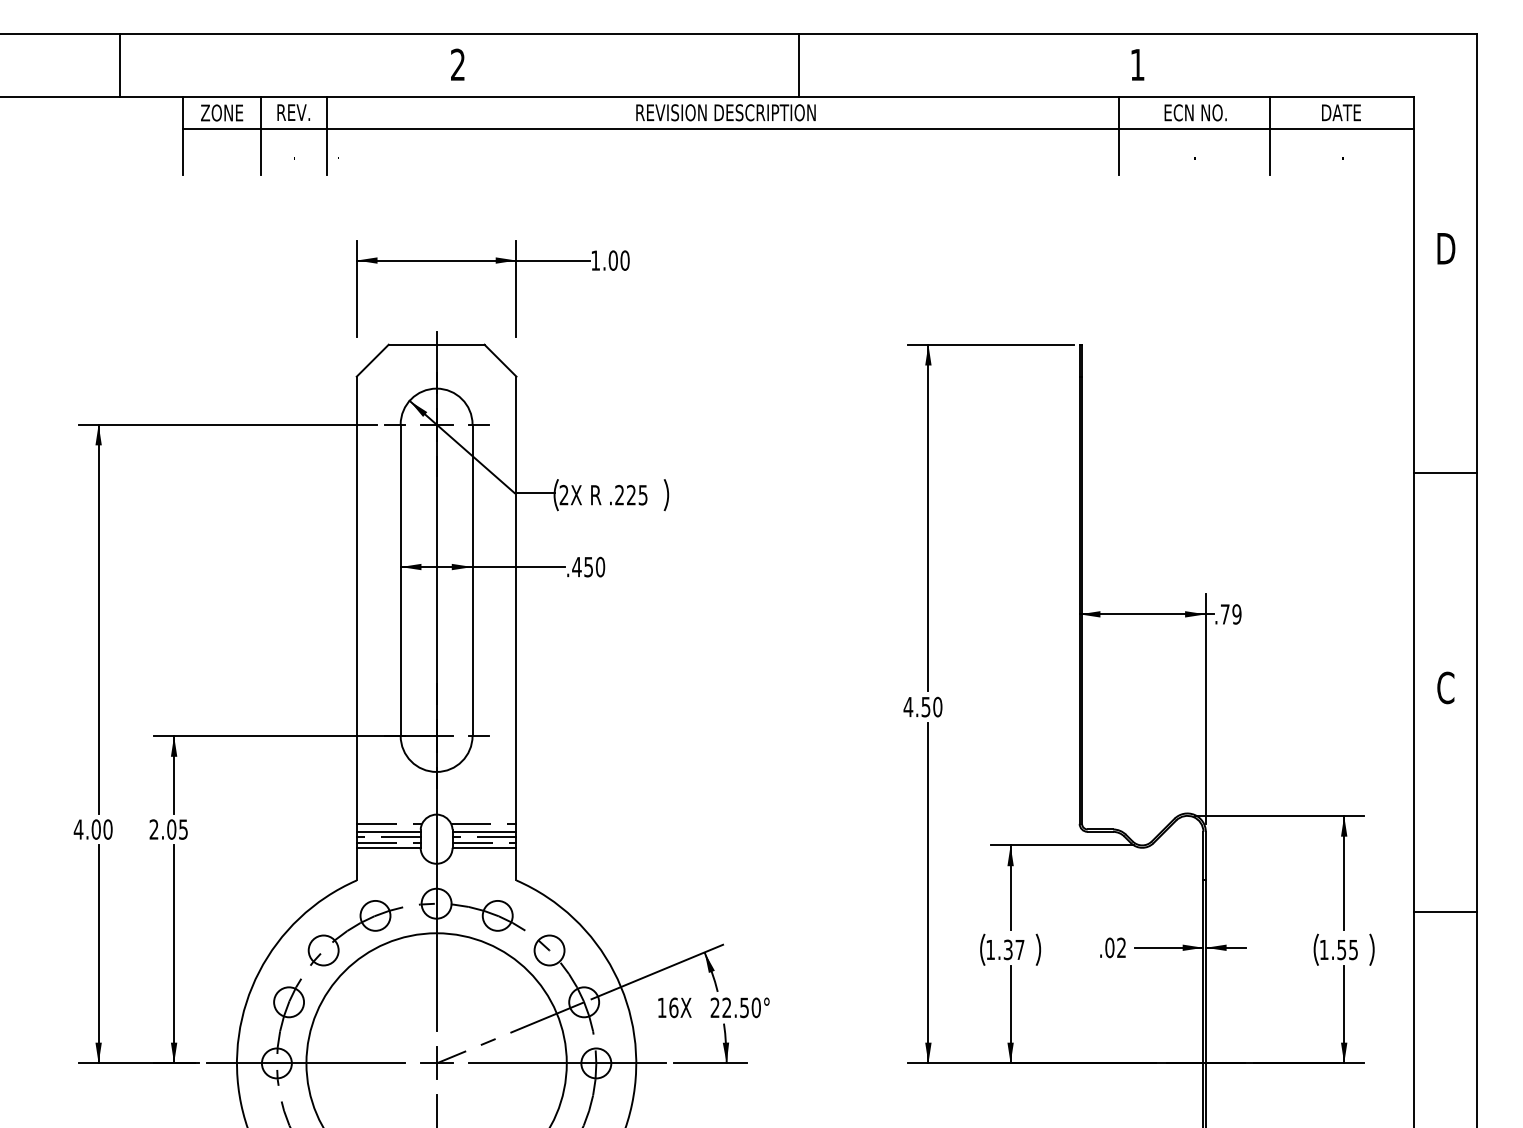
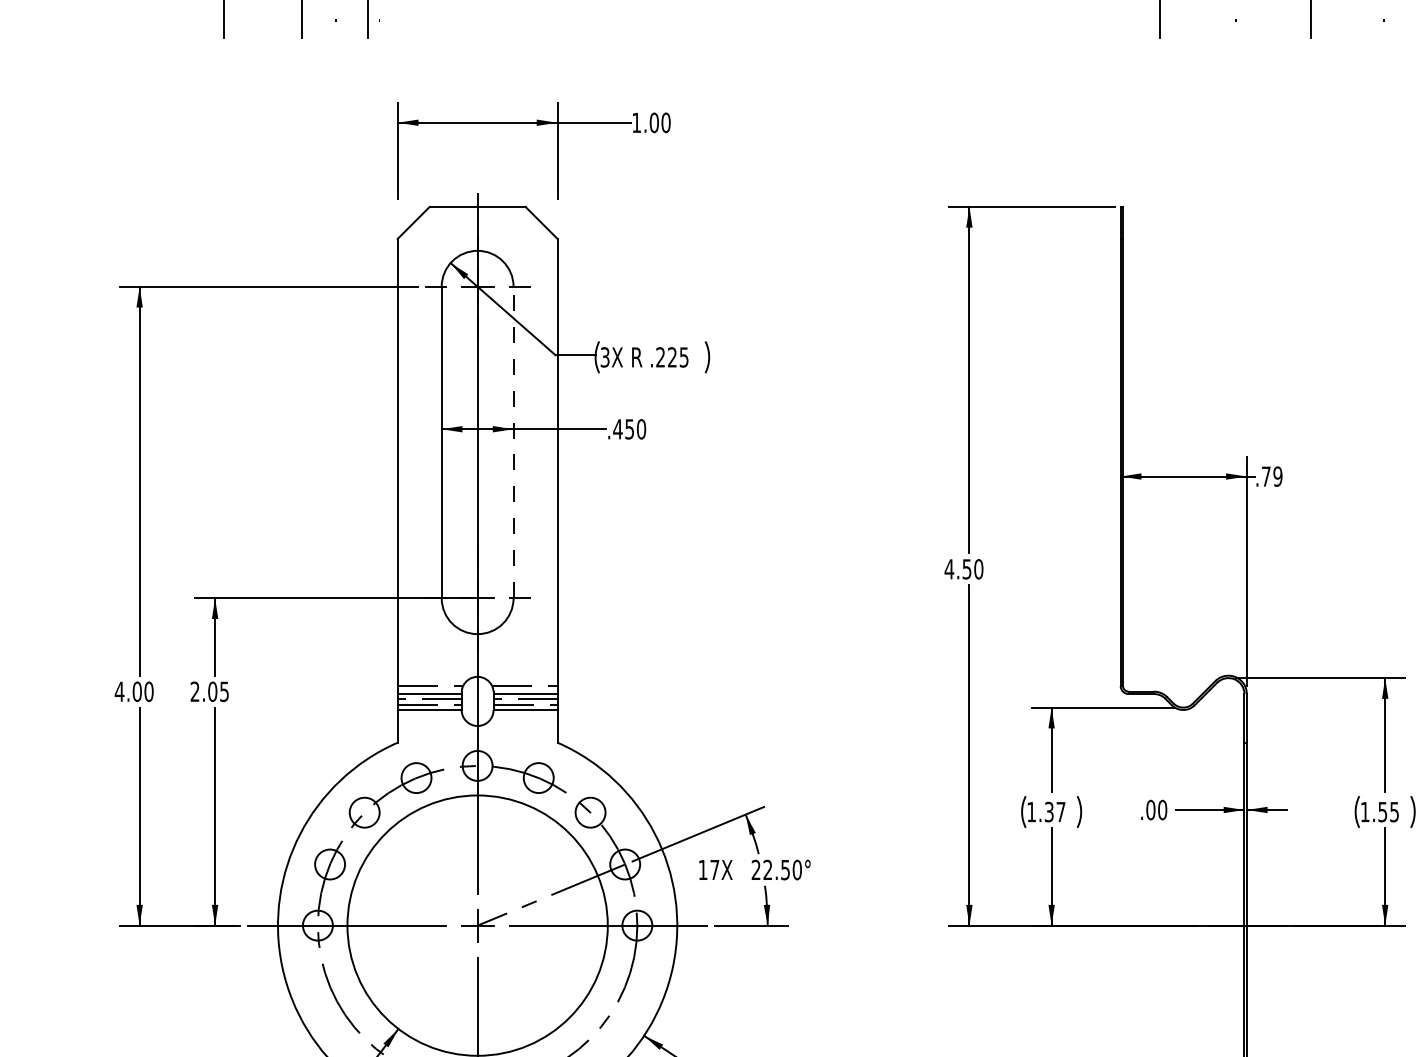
text: (563, 495) -> (604, 357), 2X -> 3X
line: (472, 580) -> (513, 442), solid -> dashed
text: (1121, 947) -> (1162, 809), .02 -> .00
text: (673, 1007) -> (714, 869), 16X -> 17X

